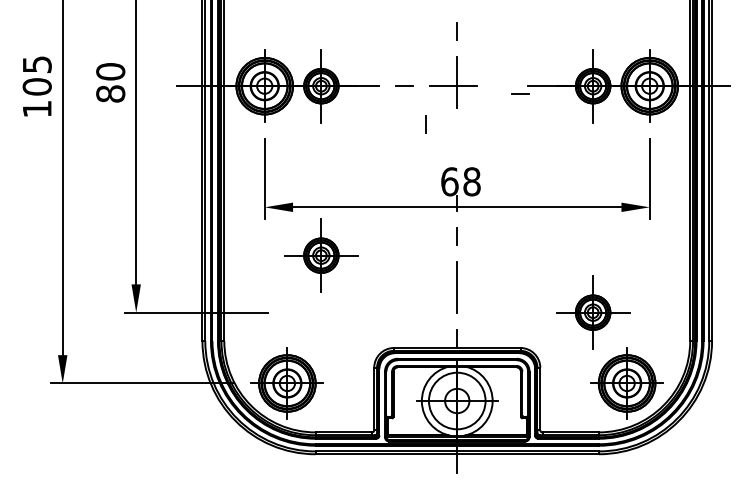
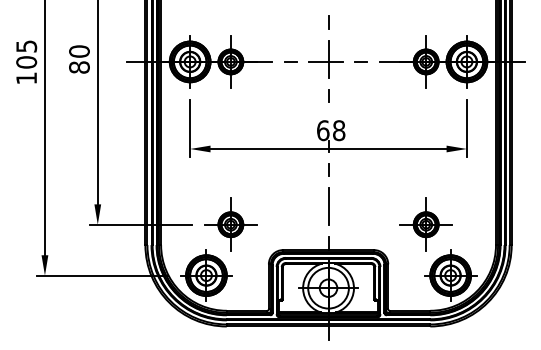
line: (520, 93) -> (361, 61), moved
line: (425, 124) -> (328, 95), moved
part: (321, 255) -> (230, 224), moved

